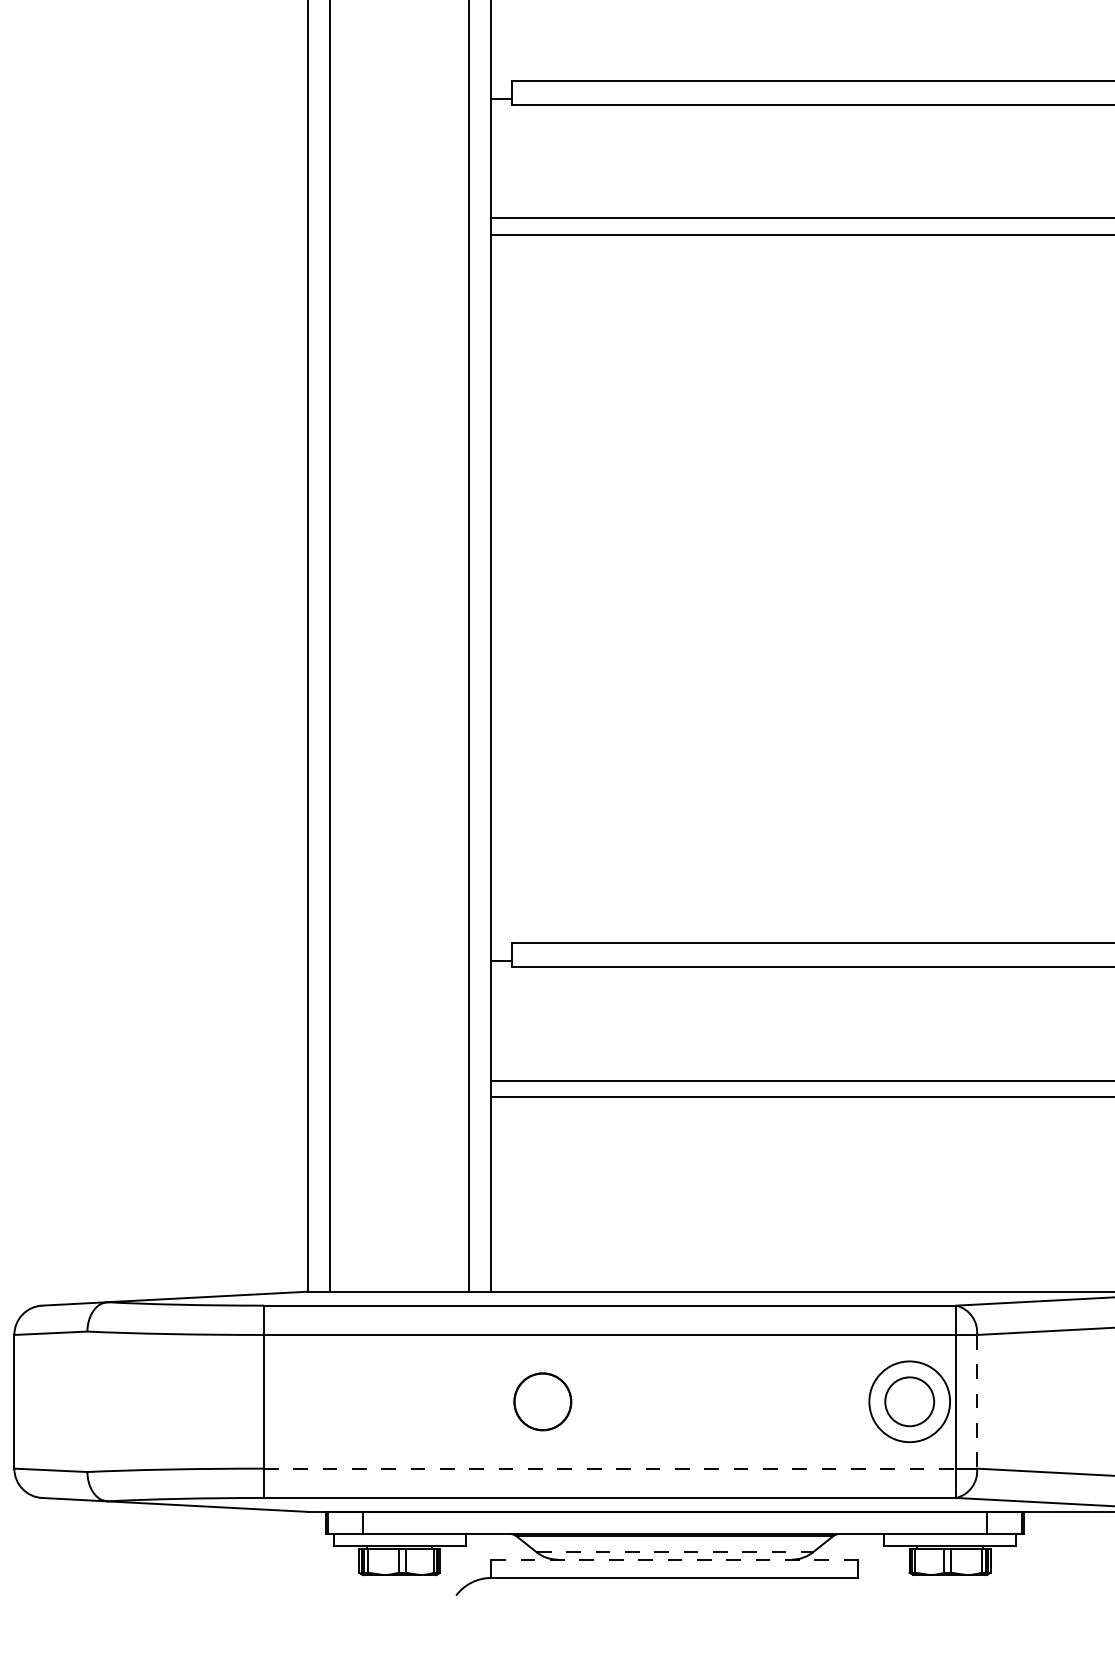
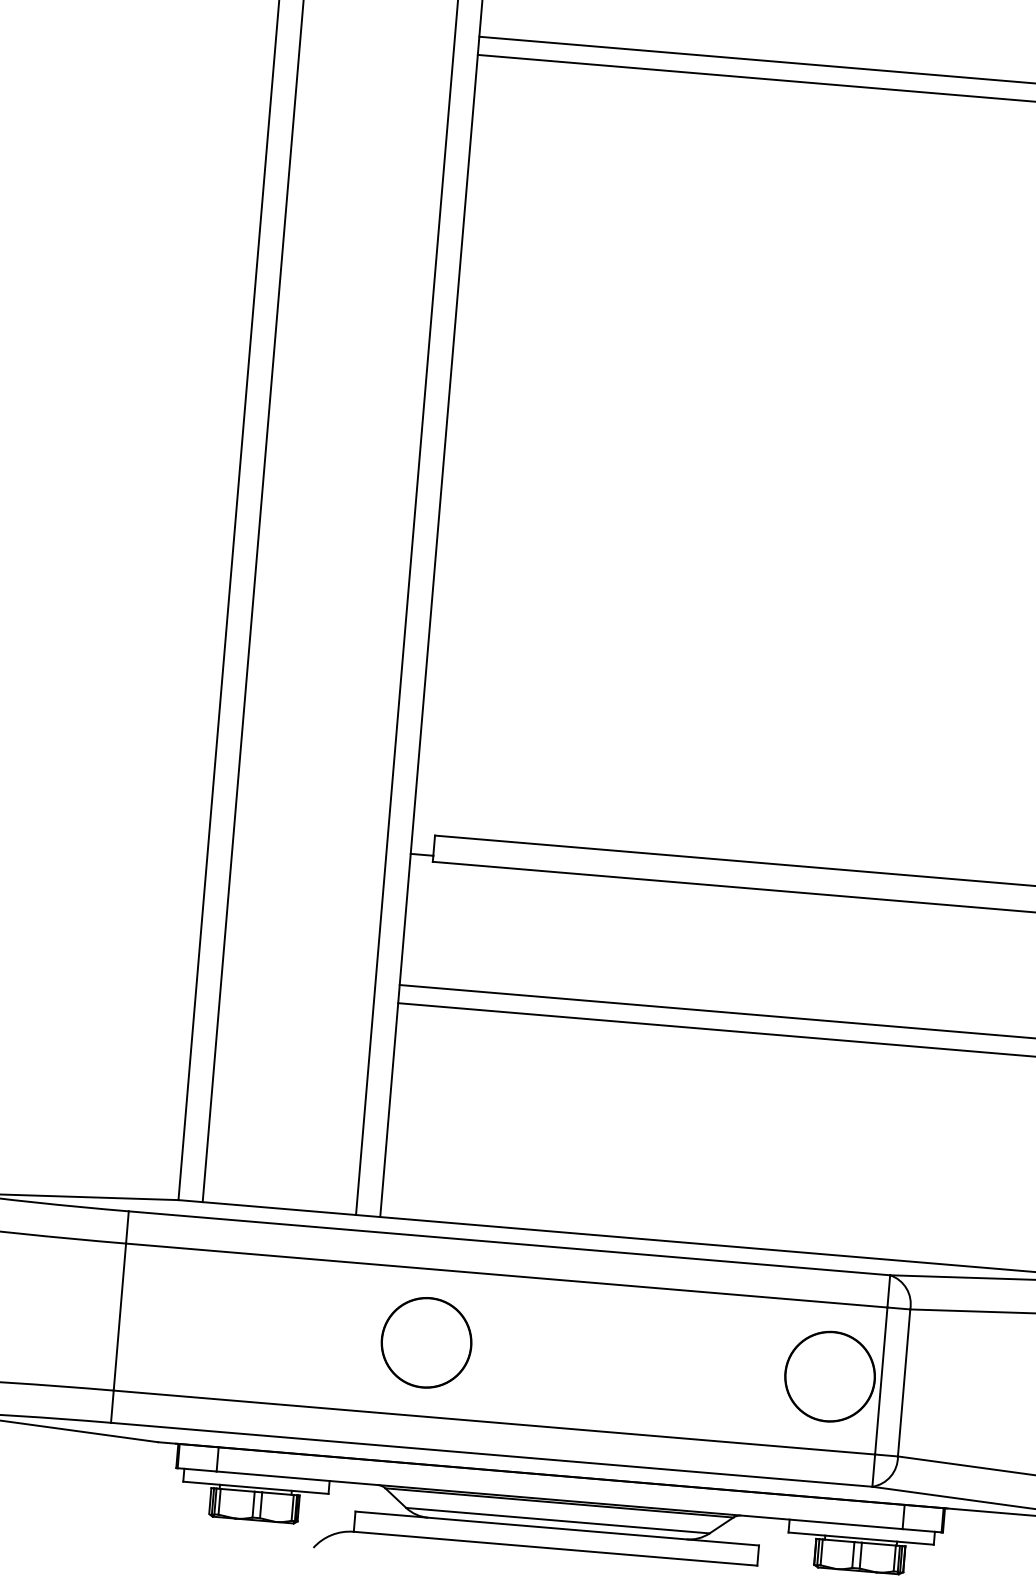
circle: (542, 1401) -> (426, 1342), size x1.43
circle: (909, 1401) -> (829, 1376), size x1.67
line: (977, 1401) -> (904, 1382), dashed -> solid
line: (610, 1468) -> (494, 1422), dashed -> solid
line: (674, 1552) -> (557, 1520), dashed -> solid
line: (675, 1559) -> (557, 1528), dashed -> solid

